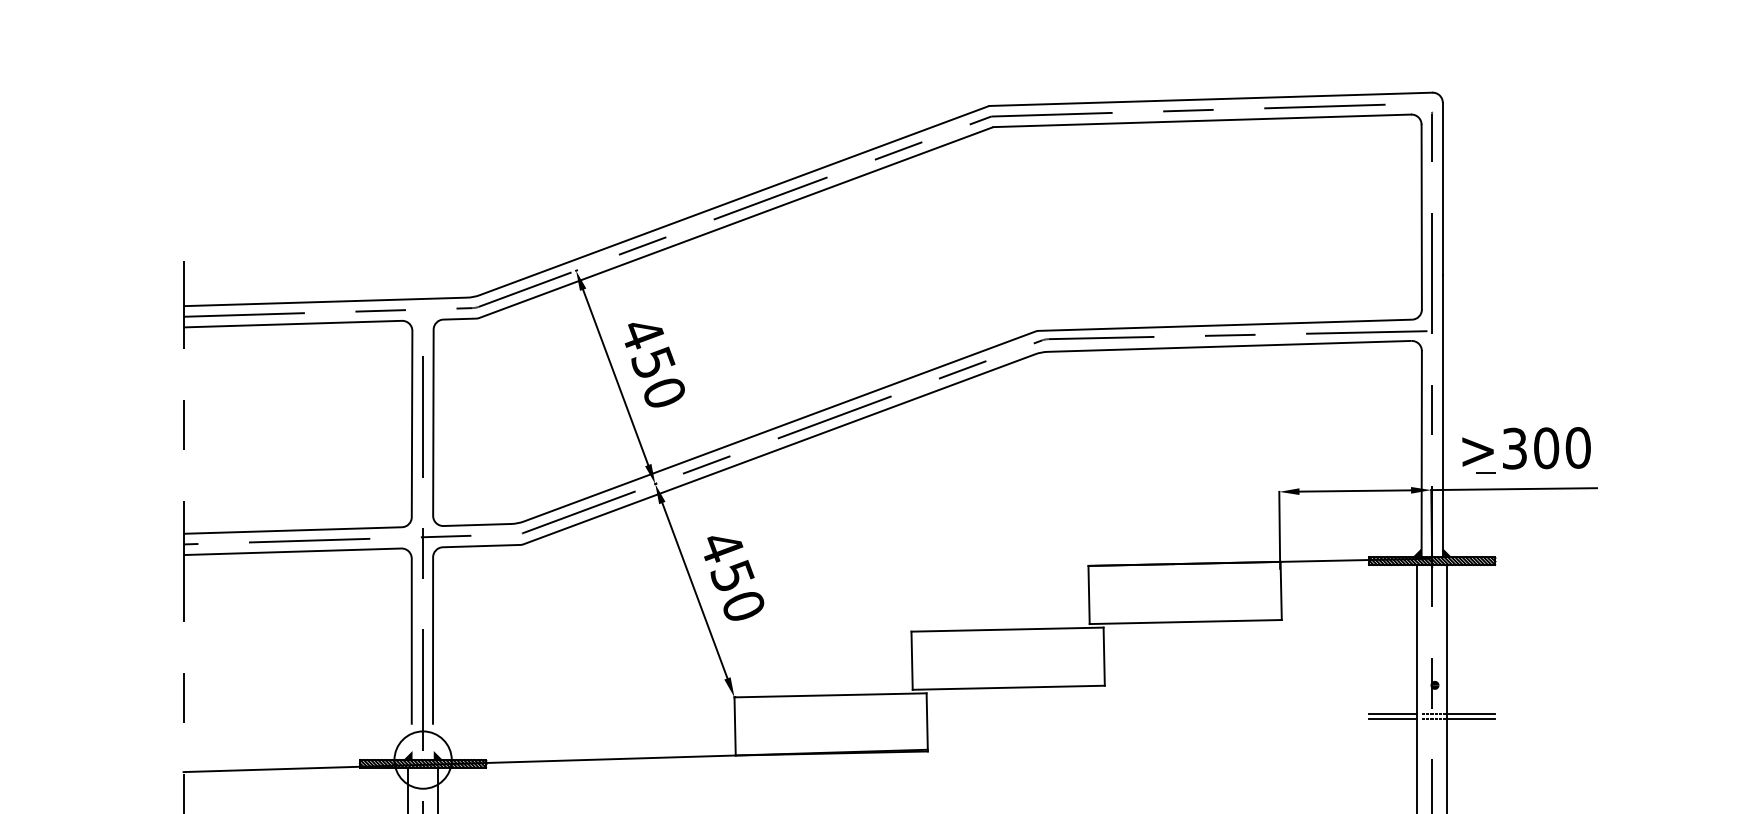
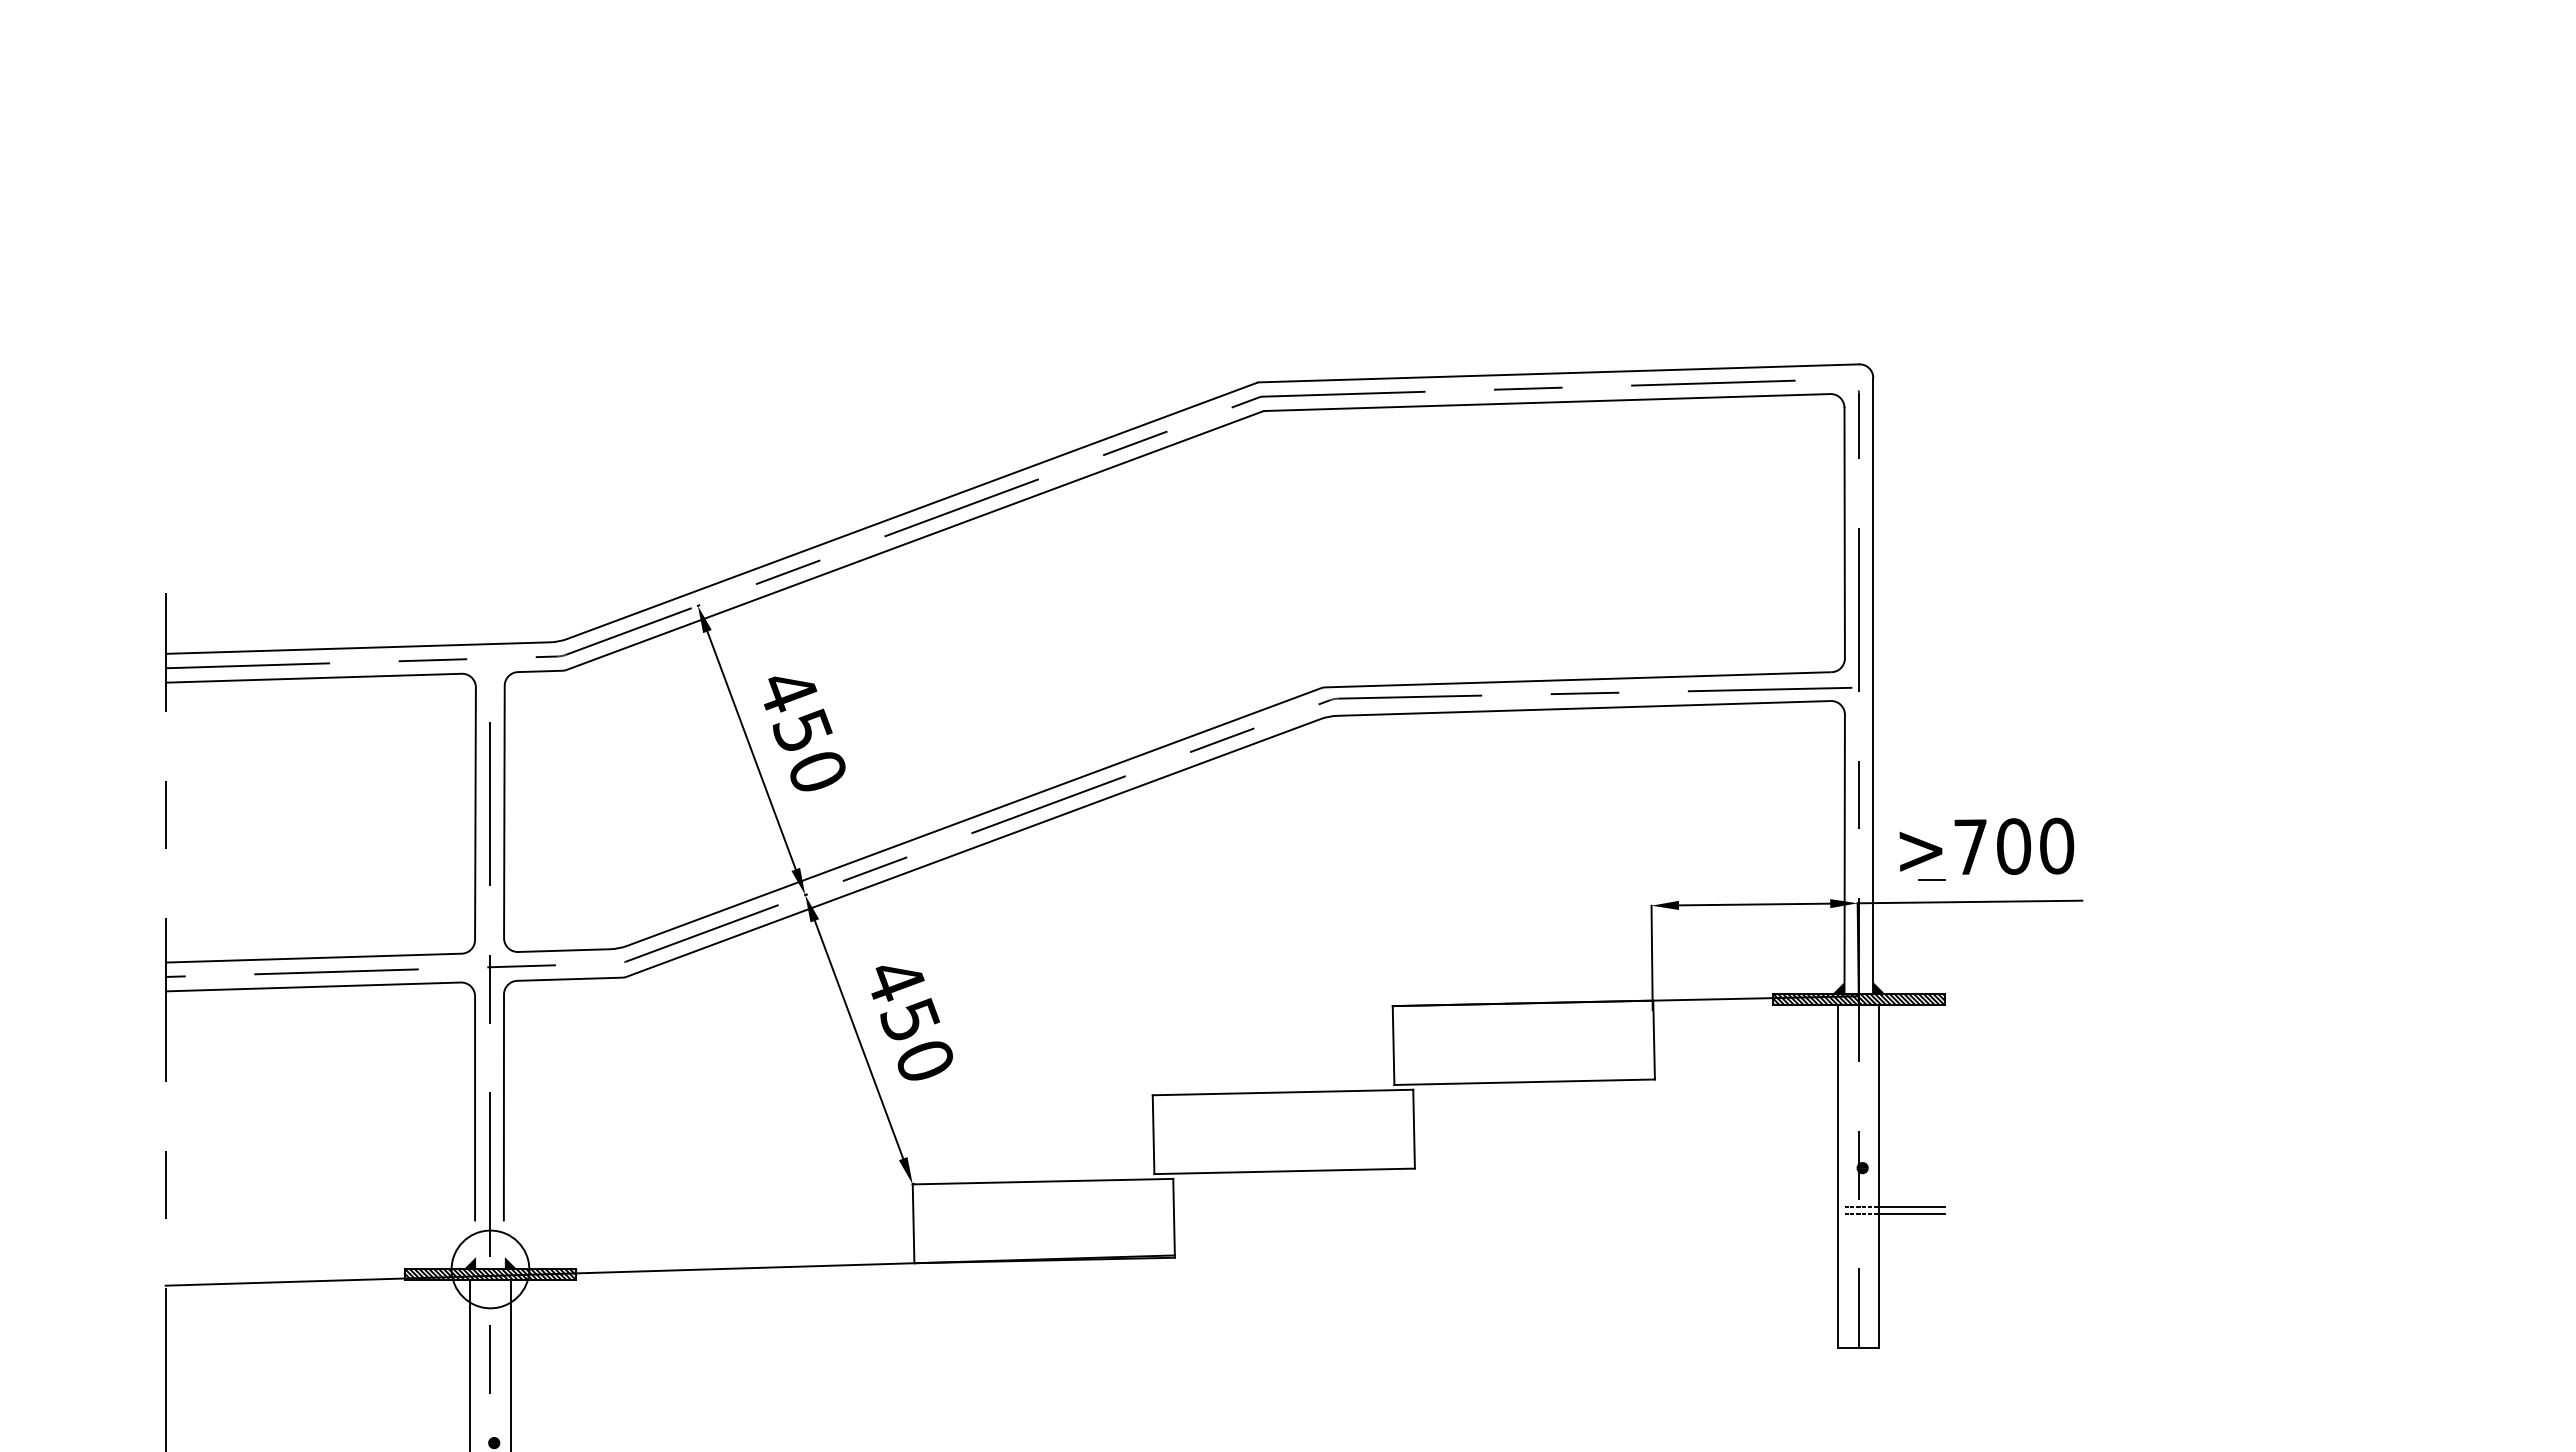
text: (1514, 448) -> (1970, 846), >300 -> >700
line: (1392, 714) -> (1805, 1207), removed
line: (1392, 718) -> (1805, 1213), removed

